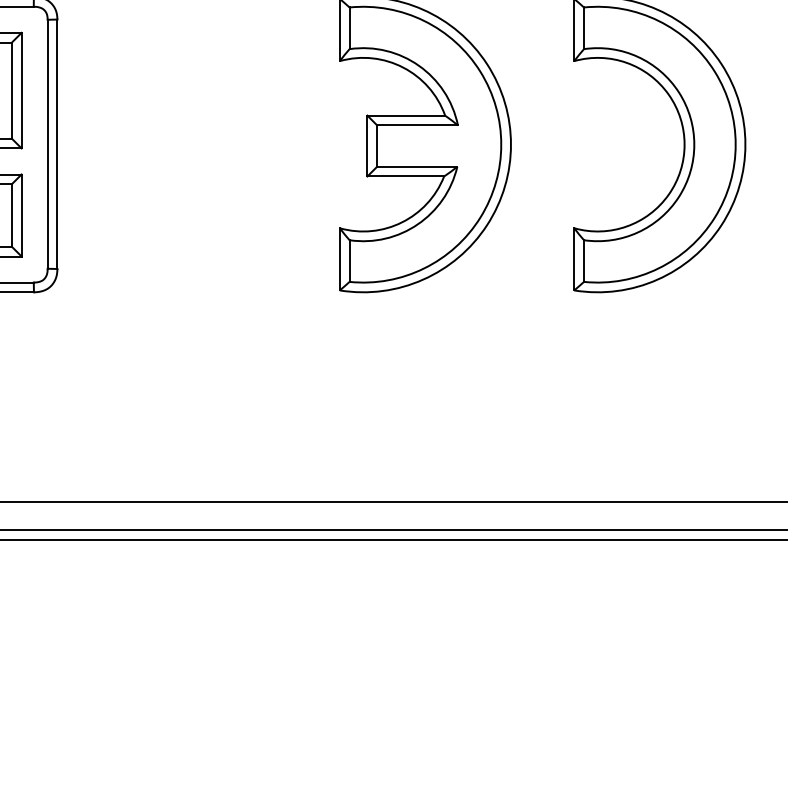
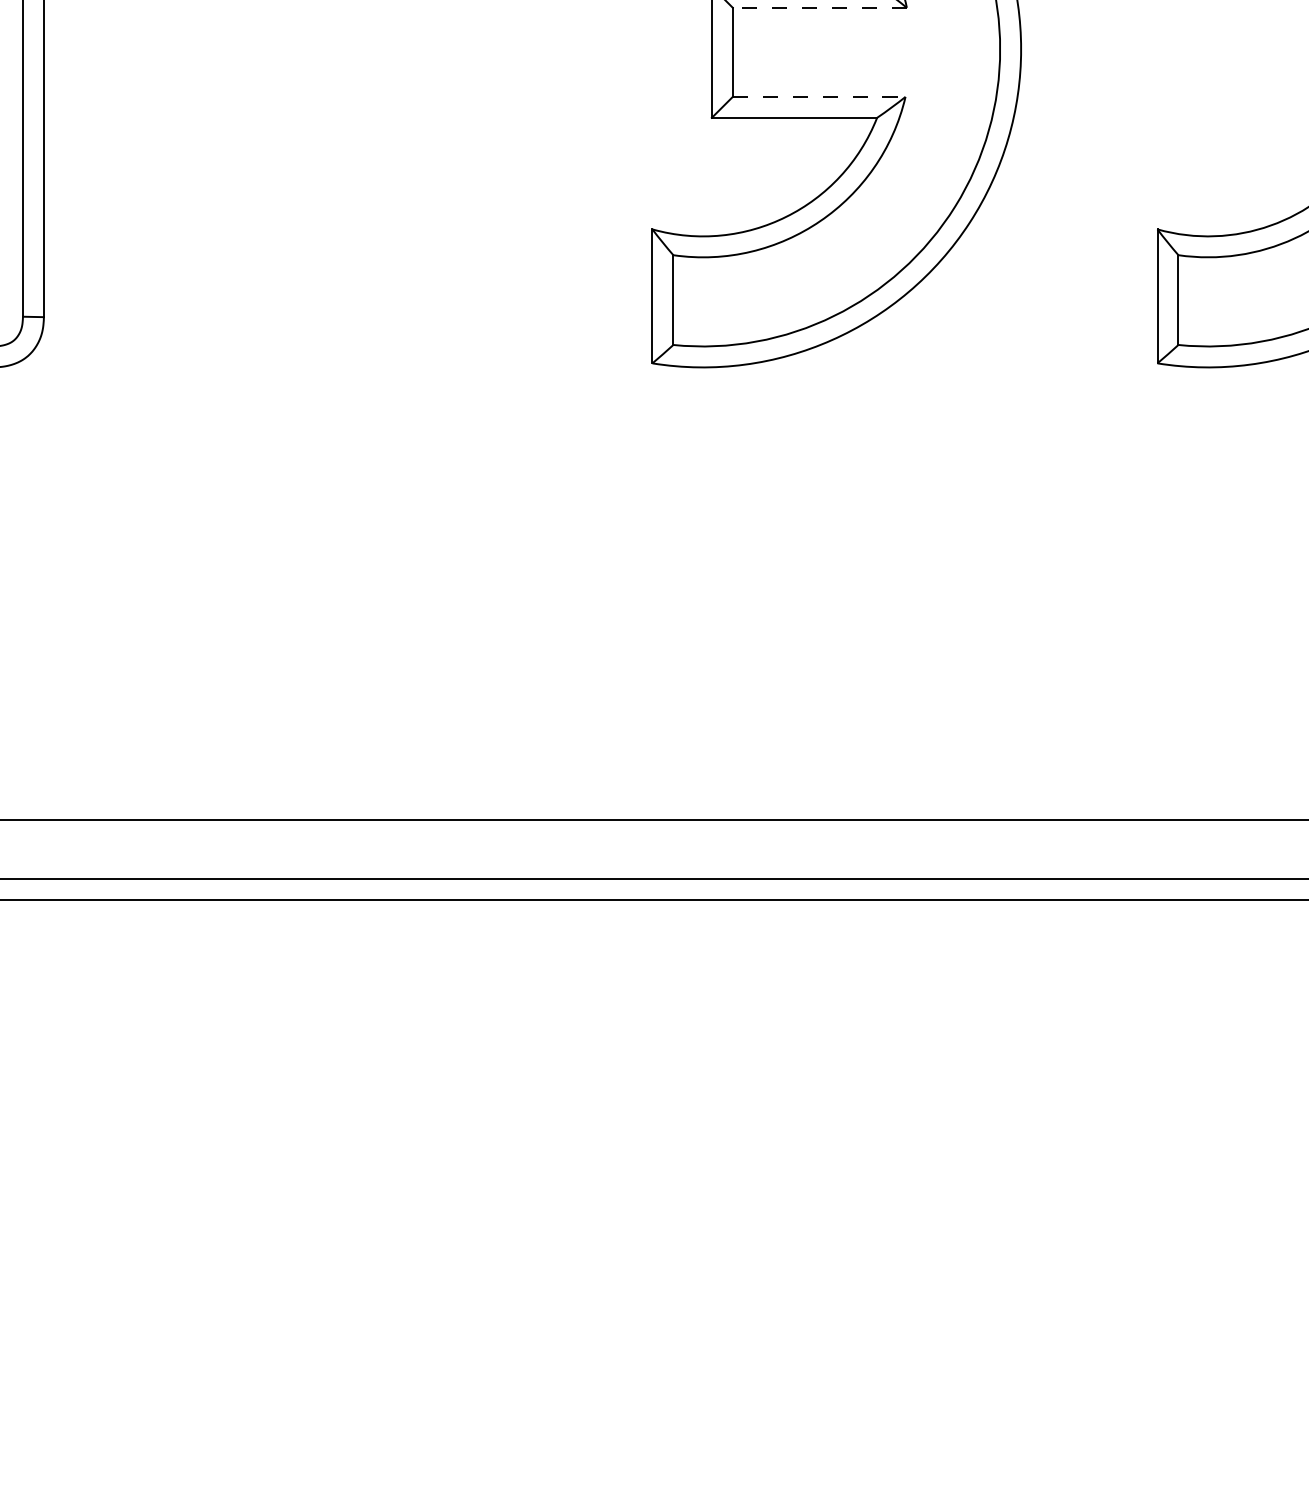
line: (417, 125) -> (819, 8), solid -> dashed
line: (417, 166) -> (819, 96), solid -> dashed

